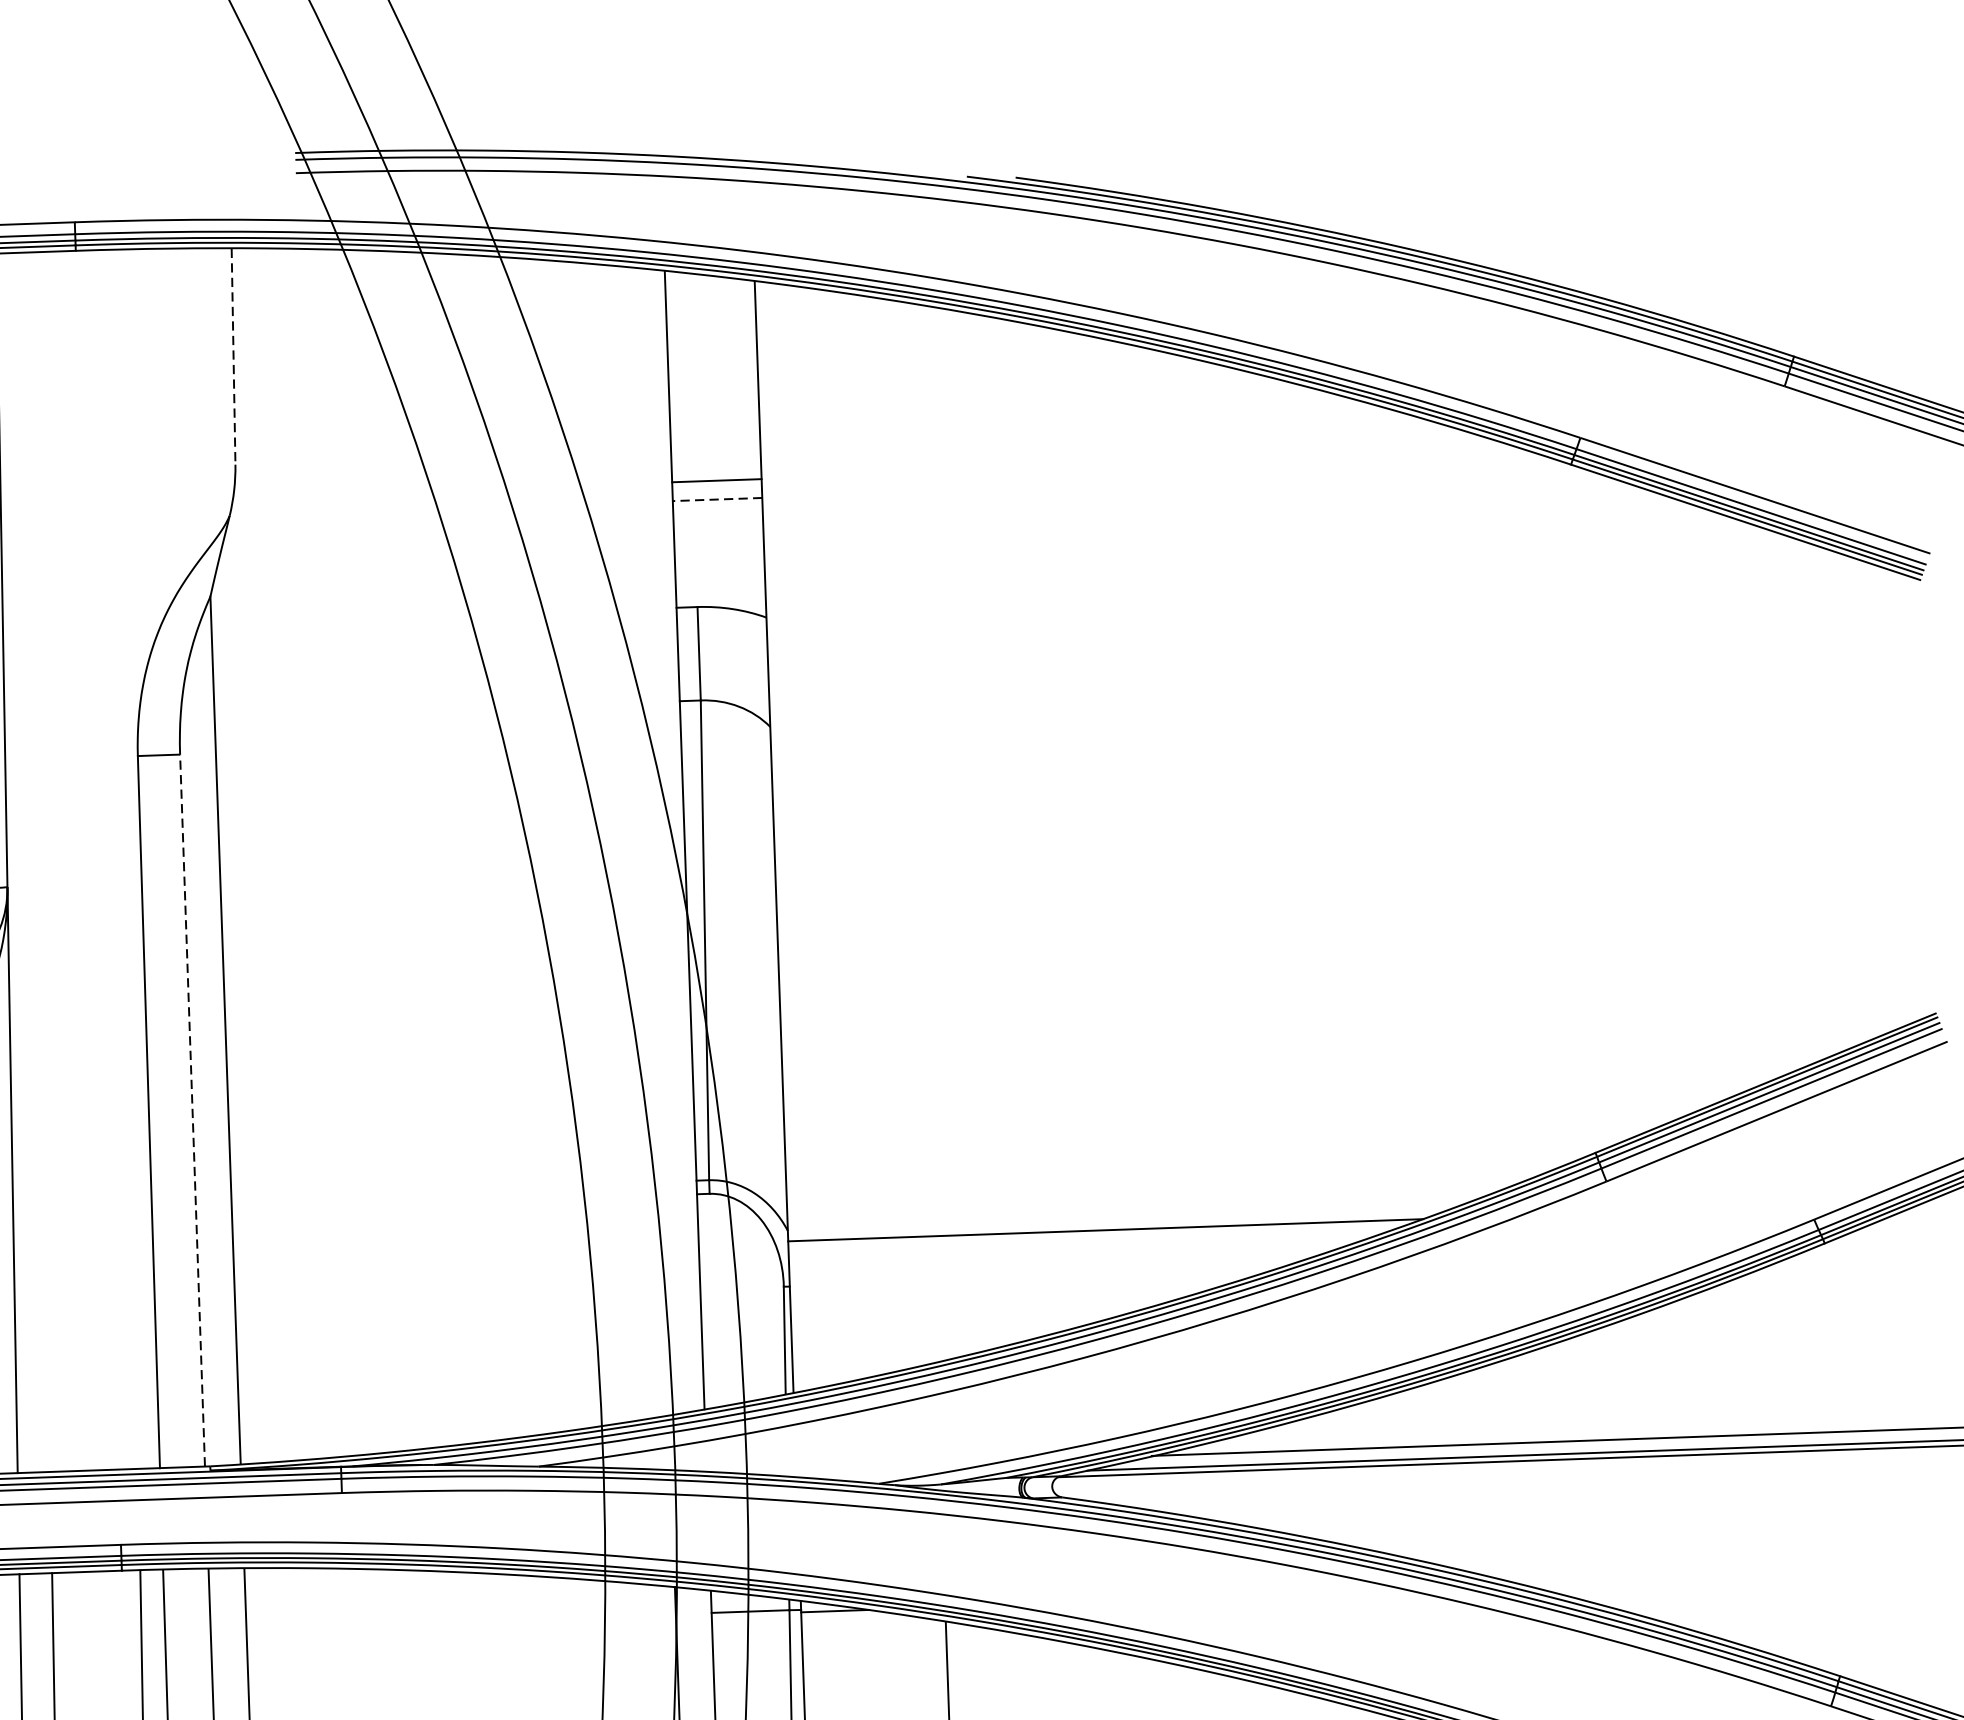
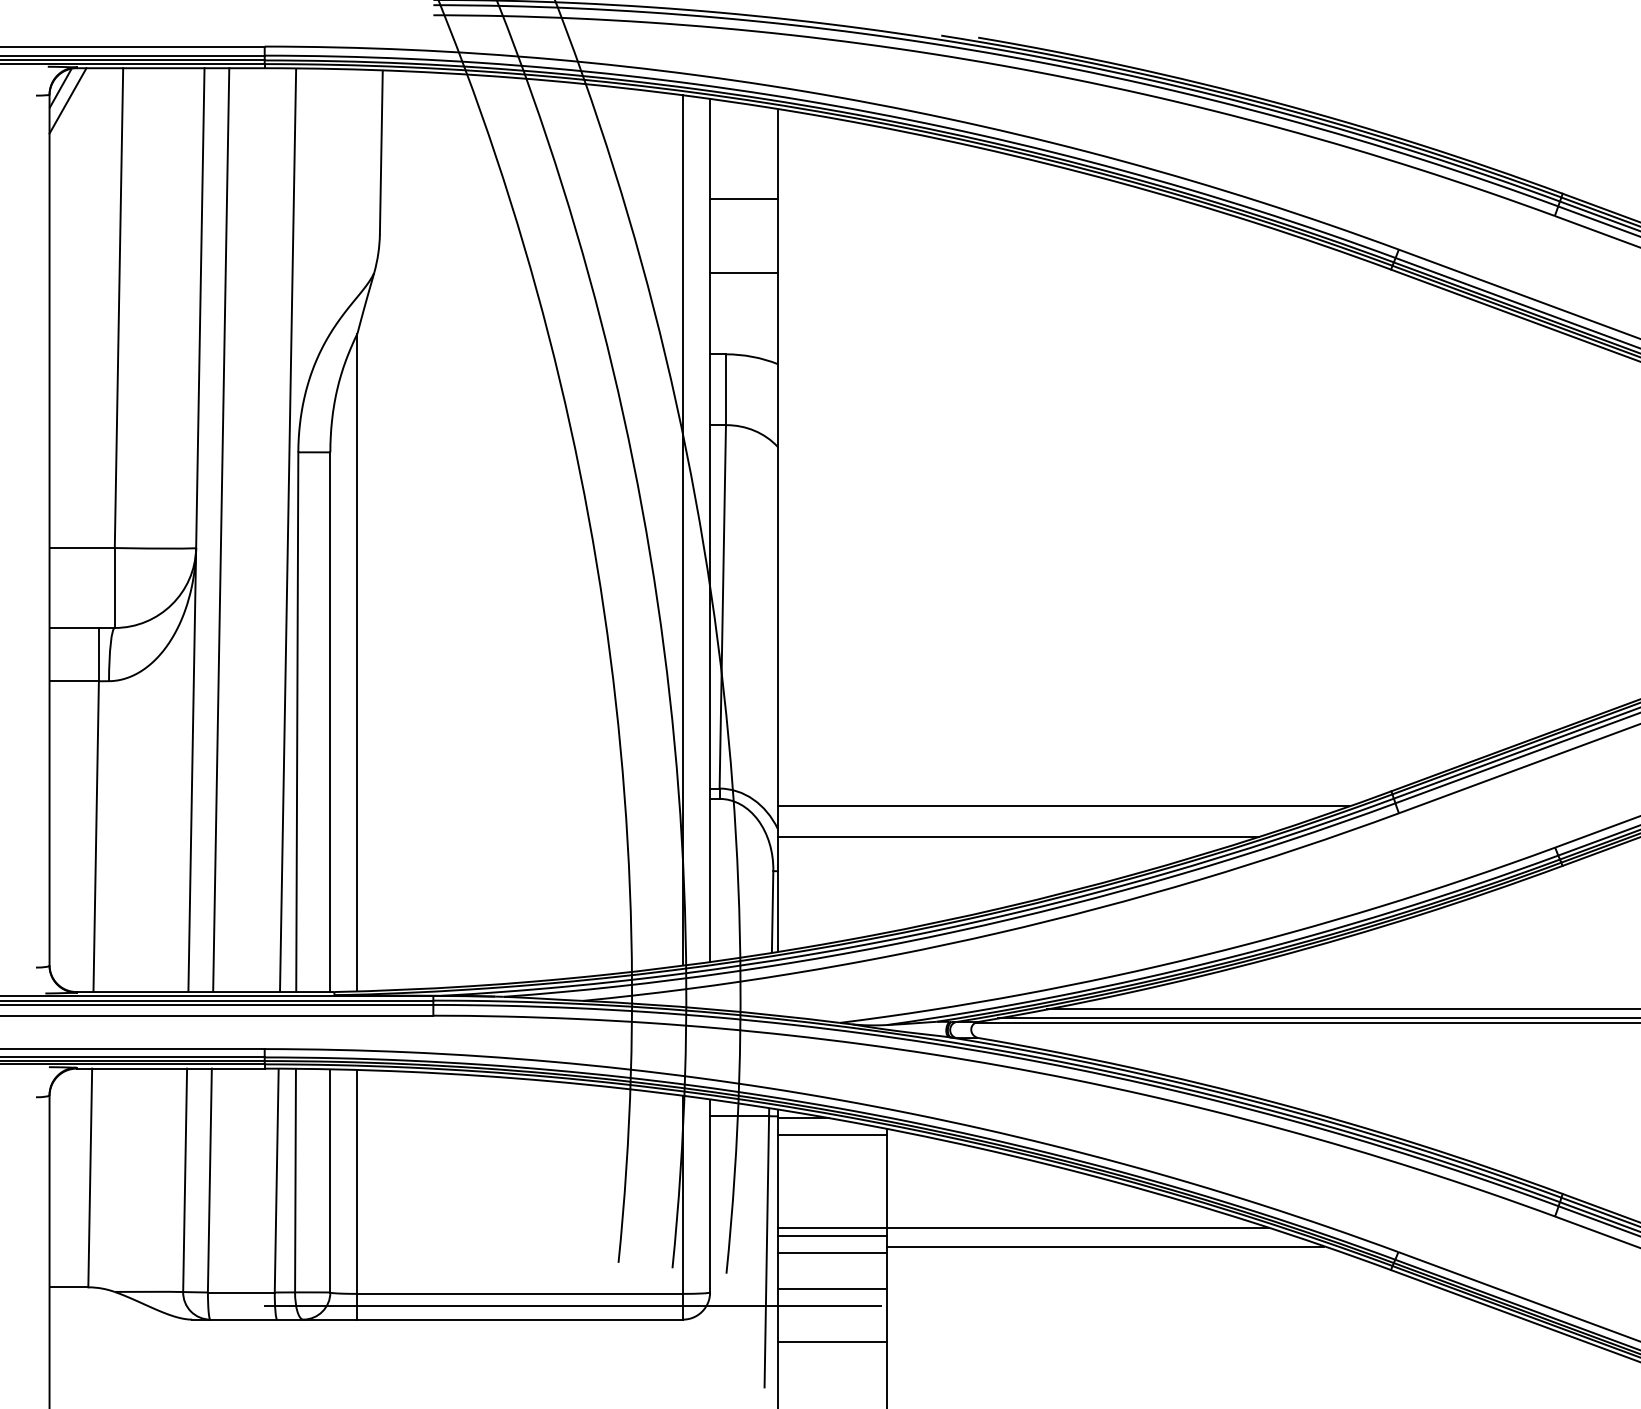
line: (233, 356) -> (381, 152), dashed -> solid
line: (716, 481) -> (743, 199), moved
line: (716, 499) -> (743, 273), dashed -> solid
line: (648, 840) -> (682, 529), added
line: (128, 859) -> (288, 530), added
line: (40, 862) -> (221, 530), added
line: (192, 1110) -> (330, 722), dashed -> solid
line: (1162, 1188) -> (1062, 806), added
line: (874, 1632) -> (832, 1135), added

